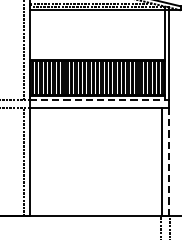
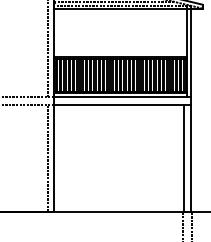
line: (99, 100) -> (122, 97), dashed -> solid
line: (169, 162) -> (191, 158), dashed -> solid

